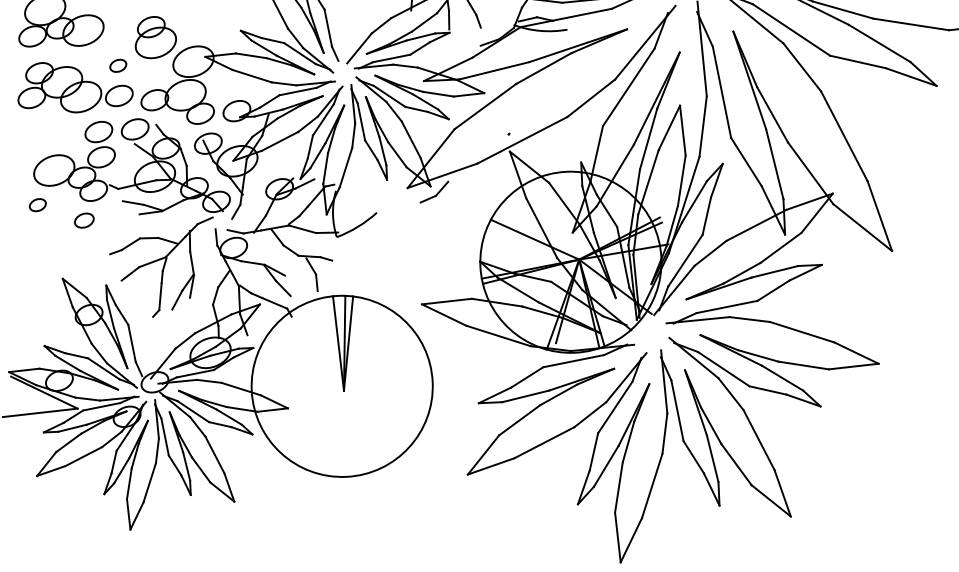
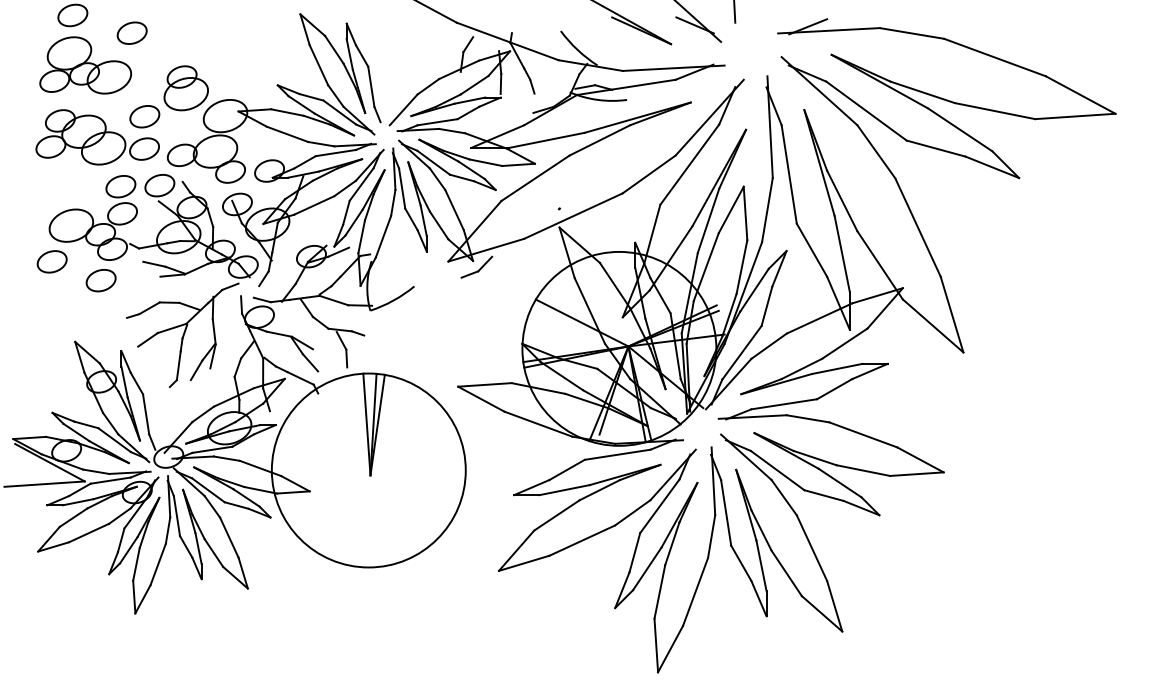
part: (117, 65) -> (144, 116), size x1.67
part: (37, 204) -> (51, 261), size x1.67
part: (83, 220) -> (100, 280), size x1.43

